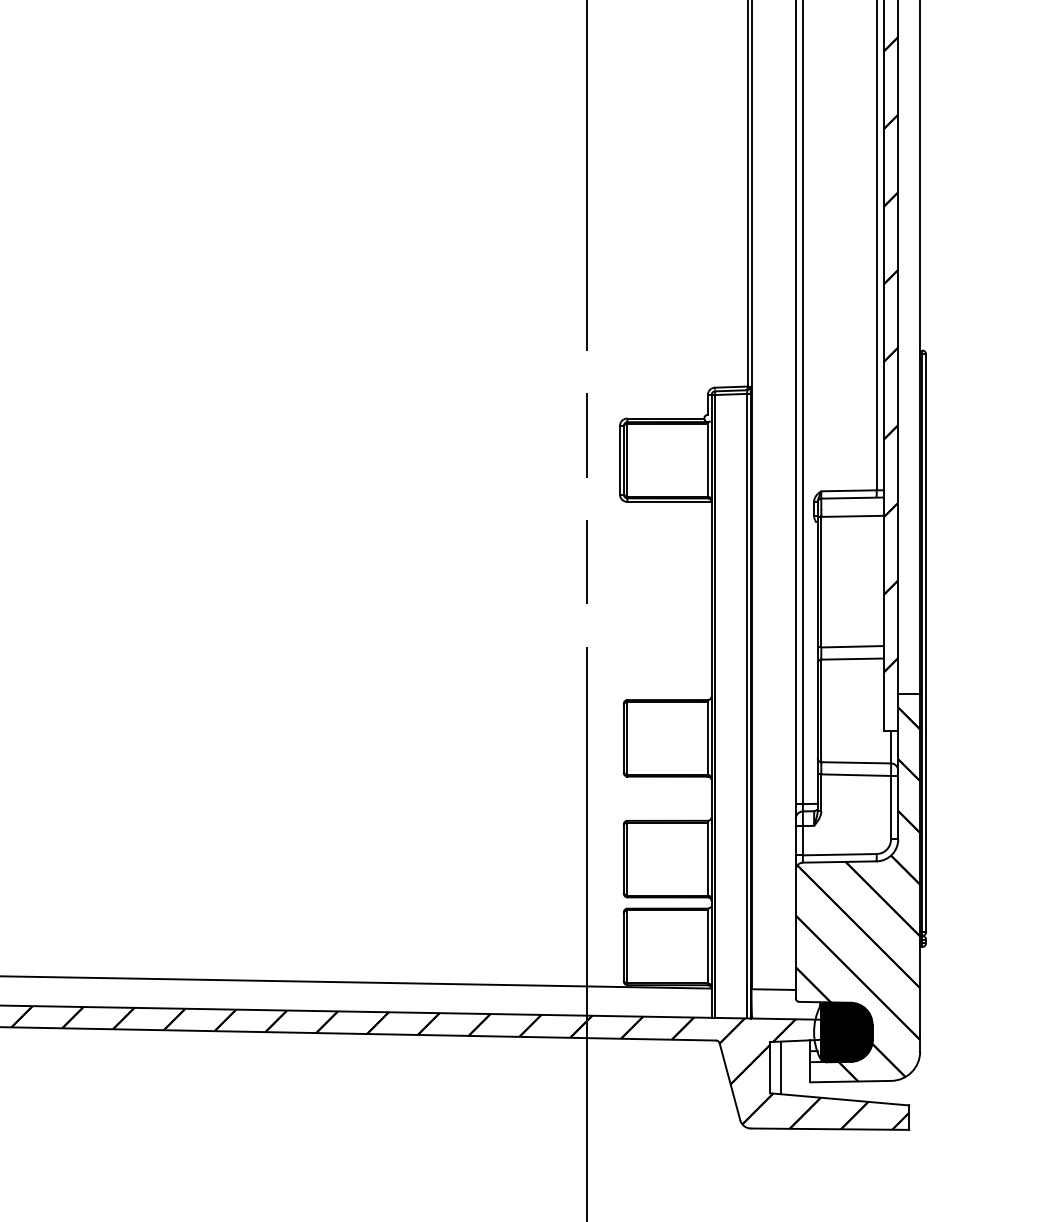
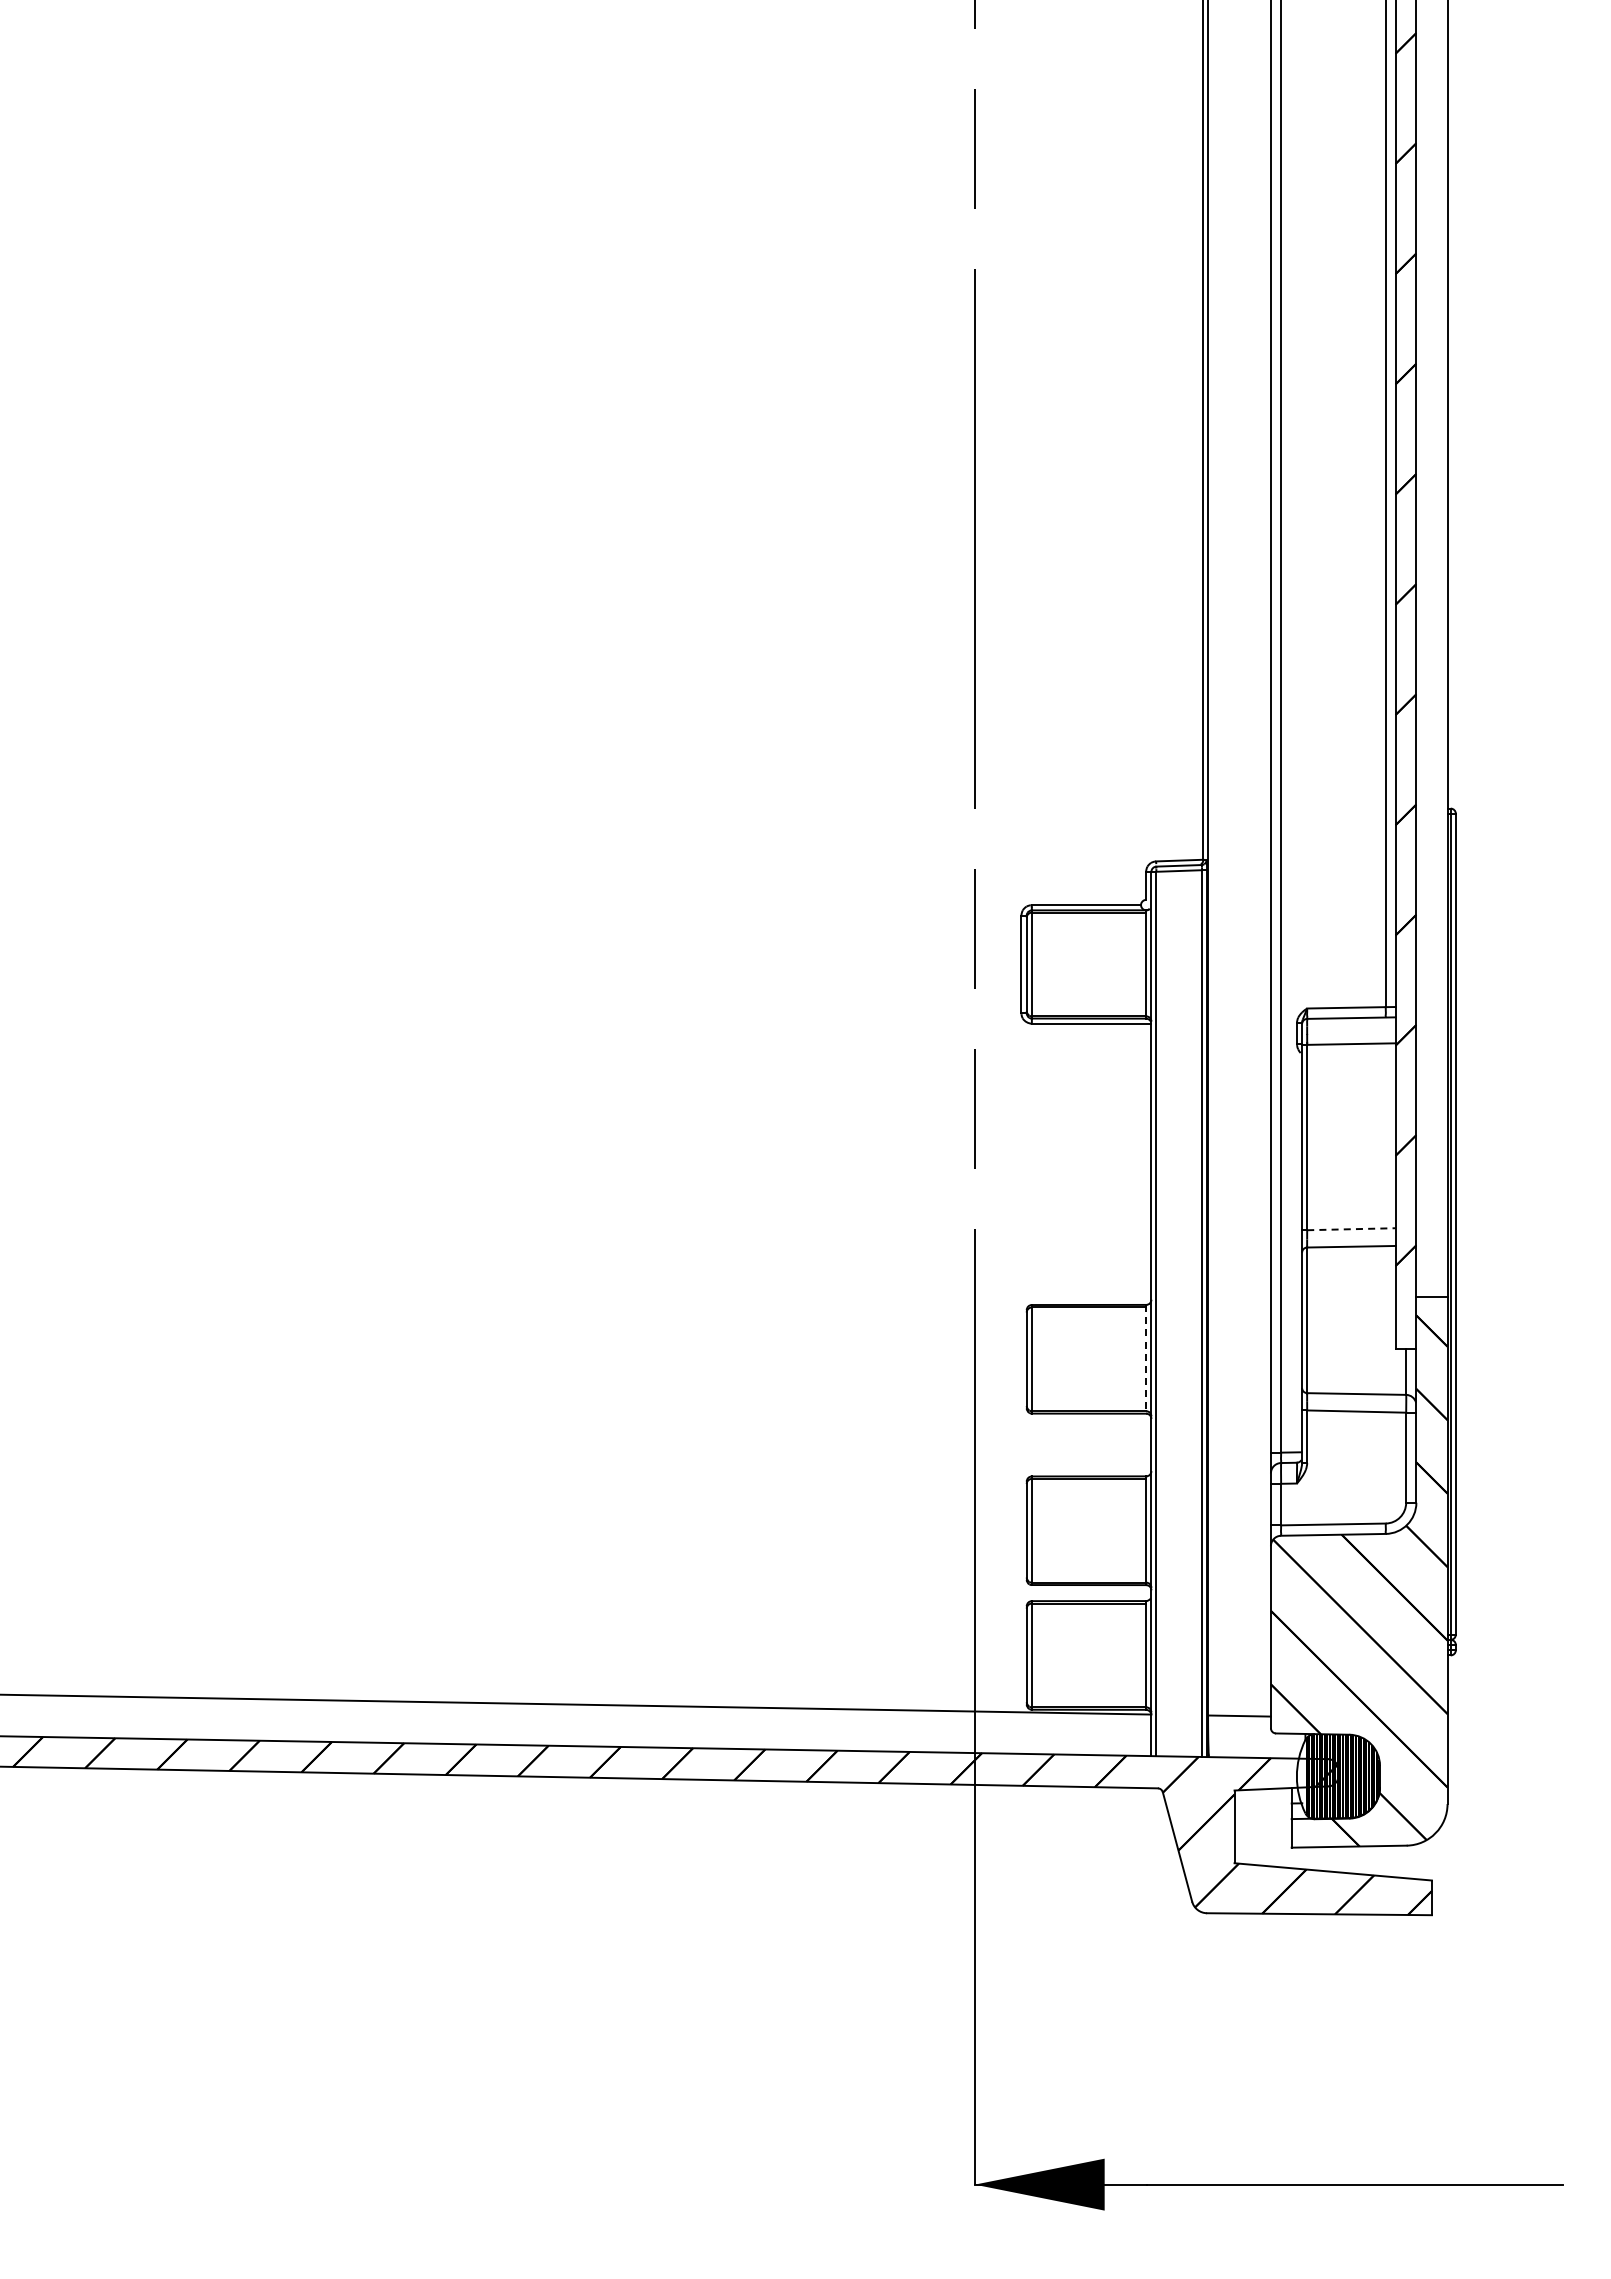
line: (852, 646) -> (1351, 1229), solid -> dashed
line: (708, 738) -> (1146, 1359), solid -> dashed
line: (780, 1067) -> (1249, 1826), removed

